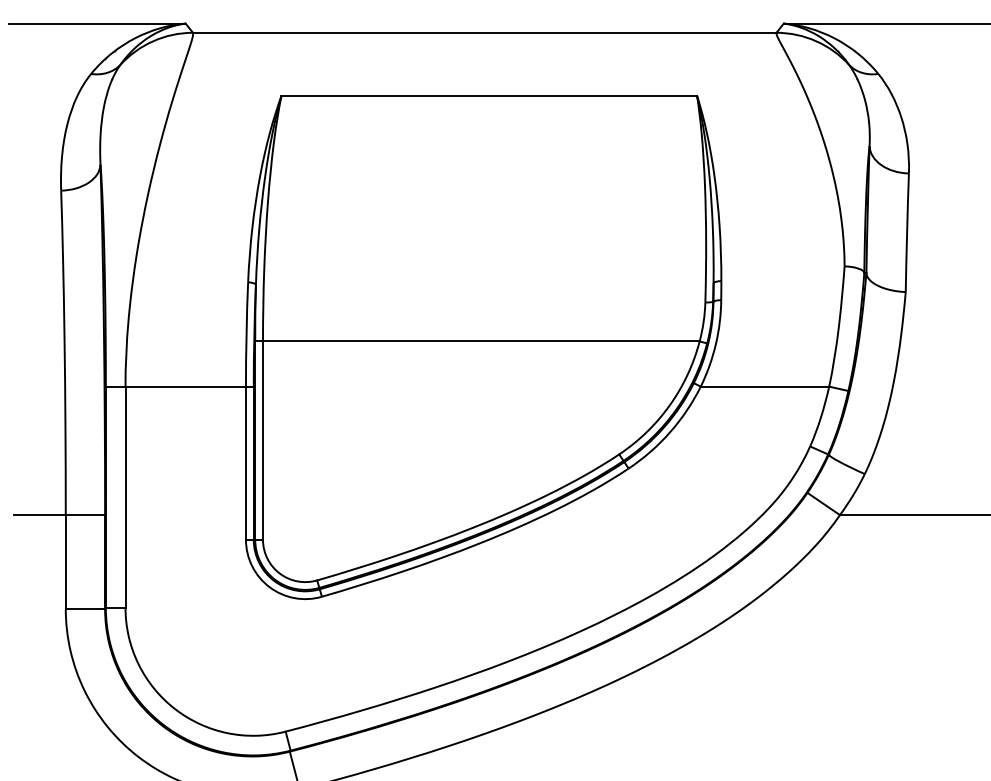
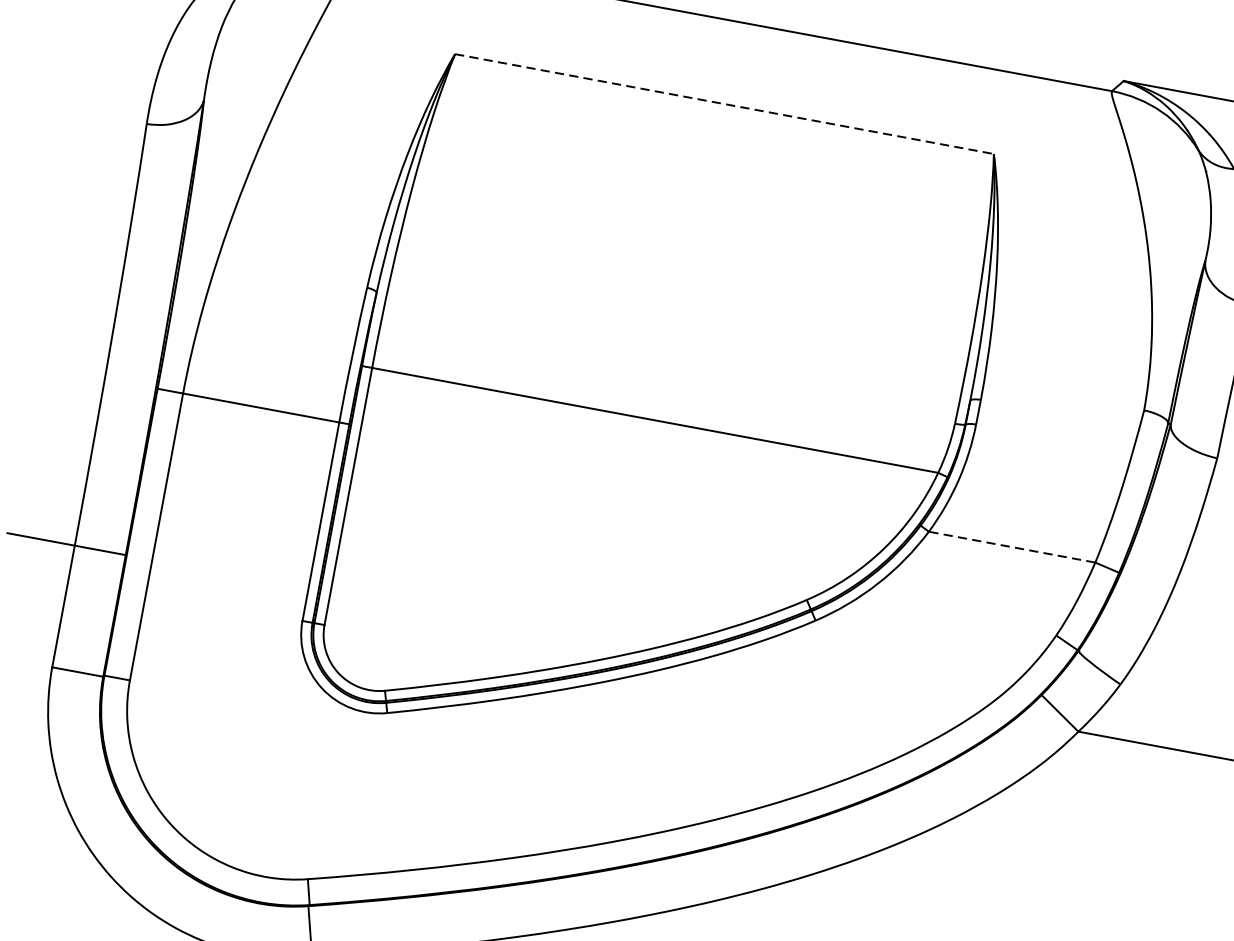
line: (489, 95) -> (724, 103), solid -> dashed
line: (764, 386) -> (1011, 546), solid -> dashed

